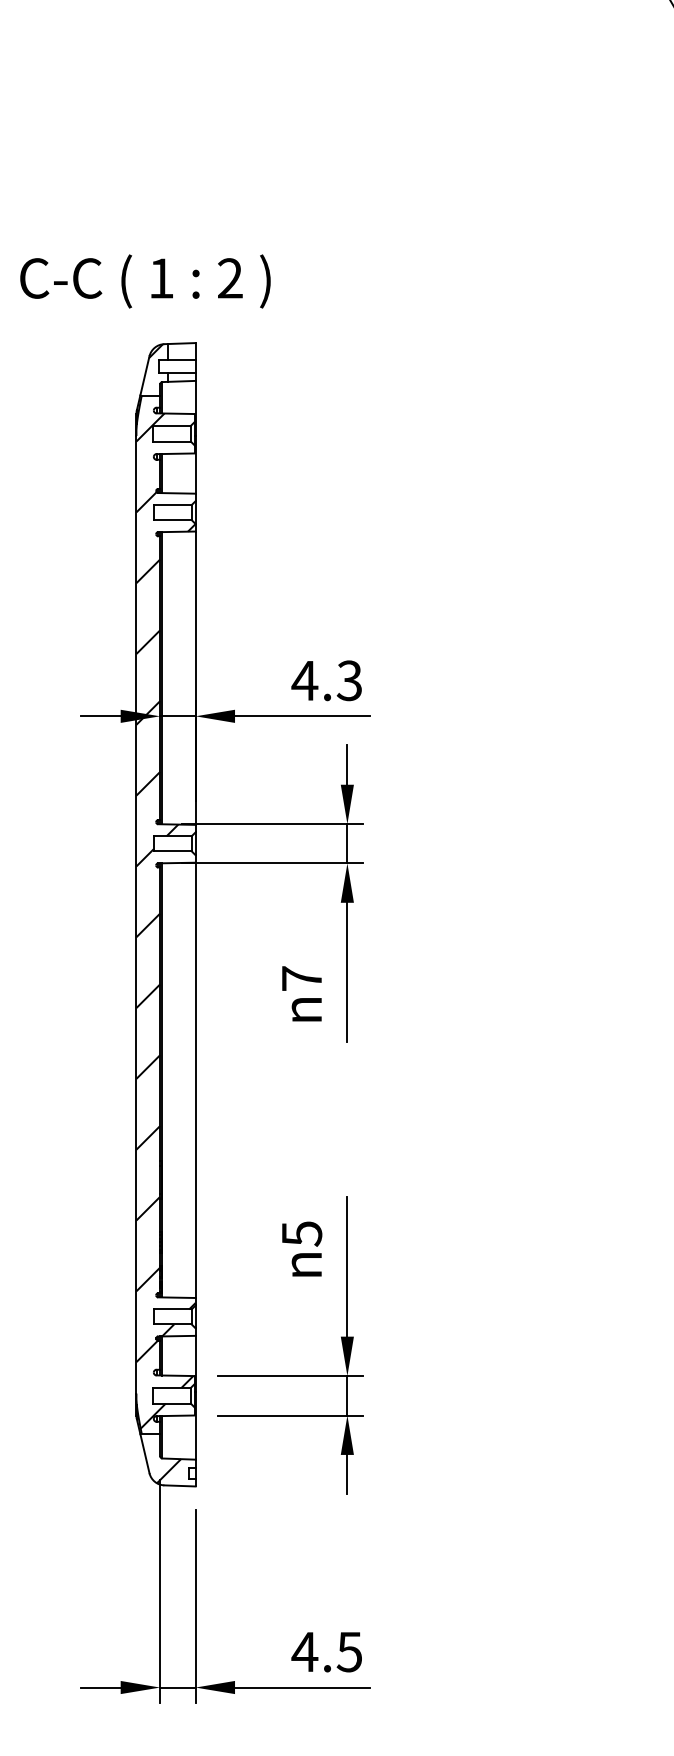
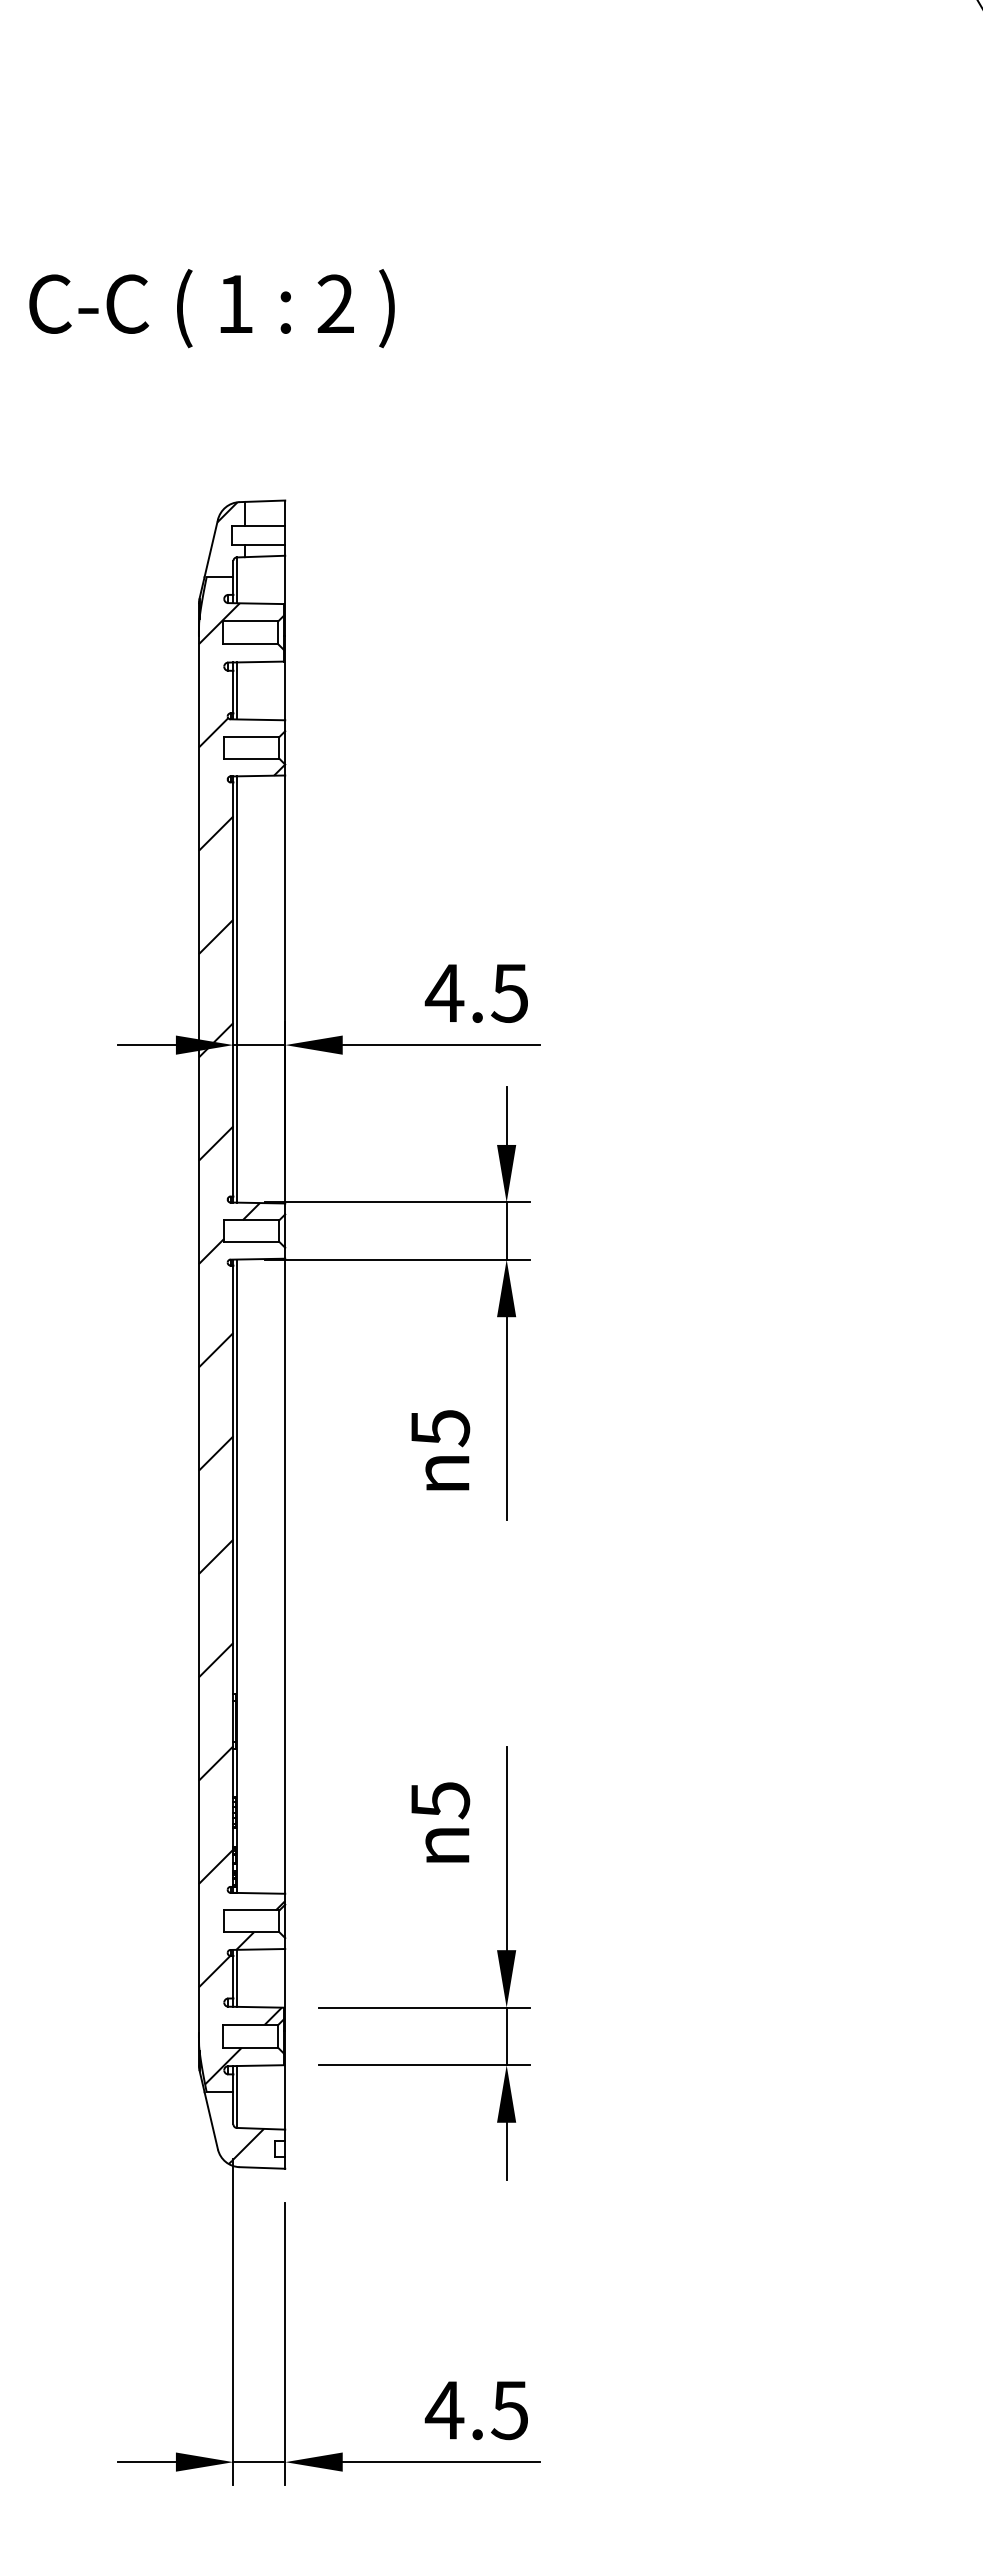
text: (145, 281) -> (212, 308), moved
text: (348, 680) -> (508, 992), 4.3 -> 4.5
text: (302, 978) -> (441, 1427), 7 -> 5

